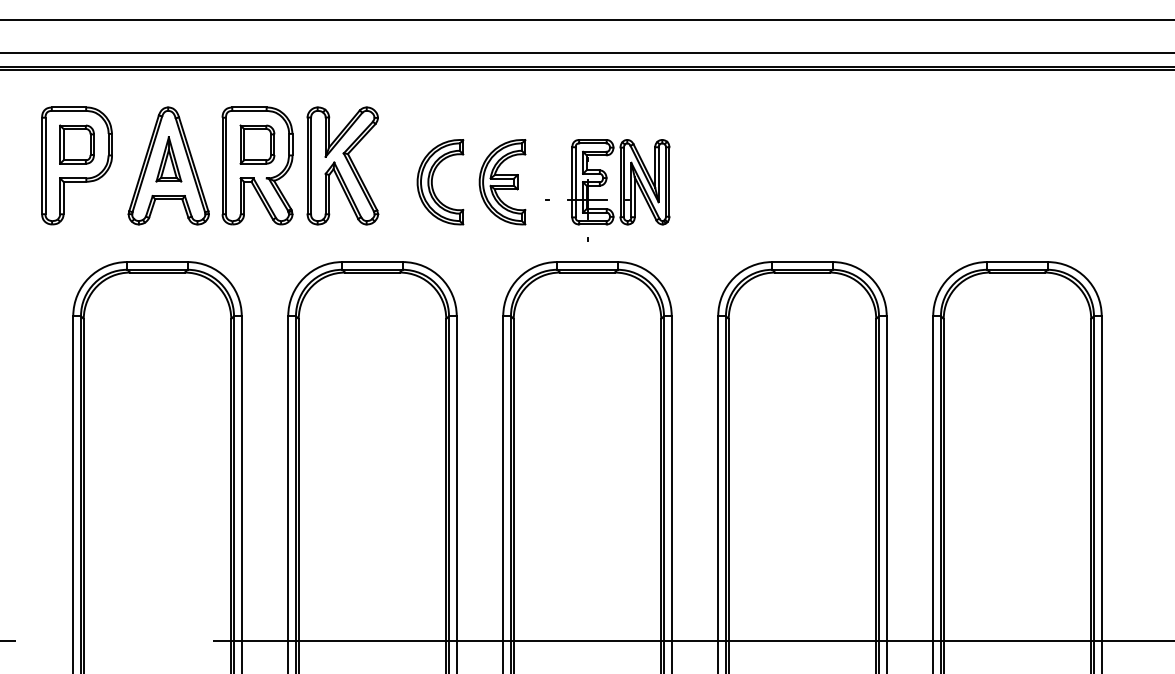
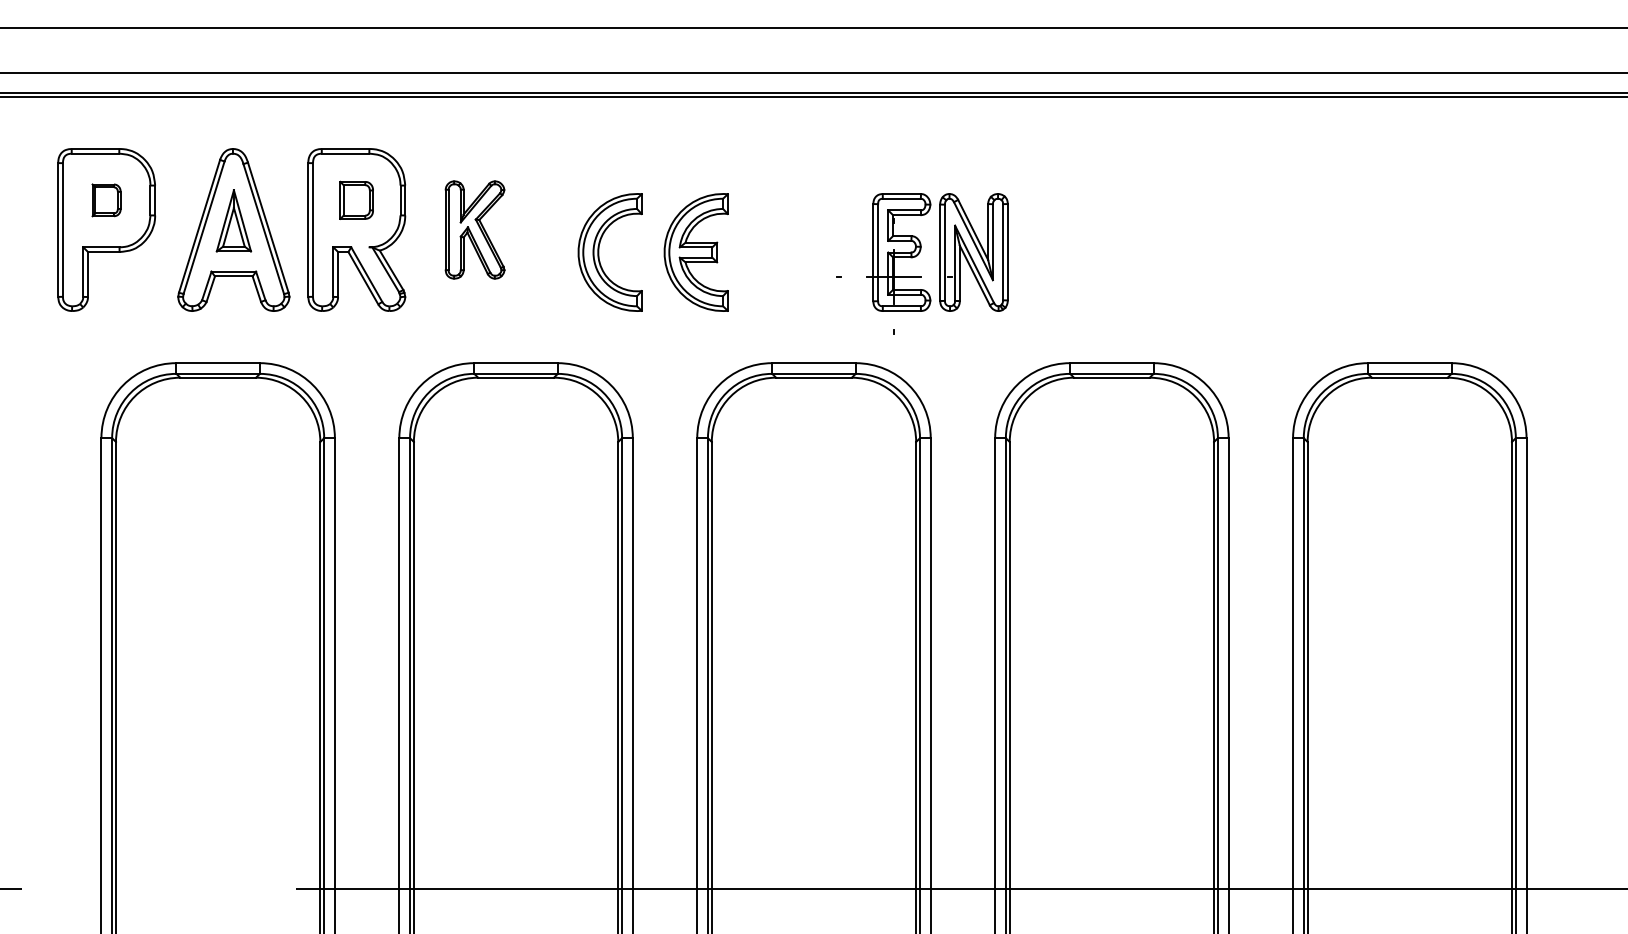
part: (76, 144) -> (105, 200), size x0.6
part: (257, 144) -> (356, 200), size x0.7
part: (342, 165) -> (474, 229), size x0.6
part: (603, 185) -> (916, 257), moved

